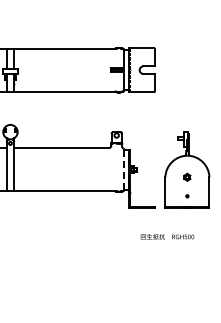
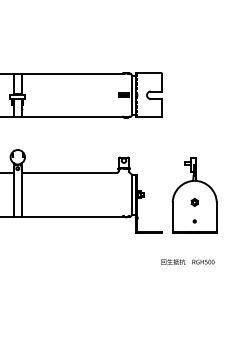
line: (124, 169) -> (131, 194), dashed -> solid
text: (167, 236) -> (187, 261), moved

